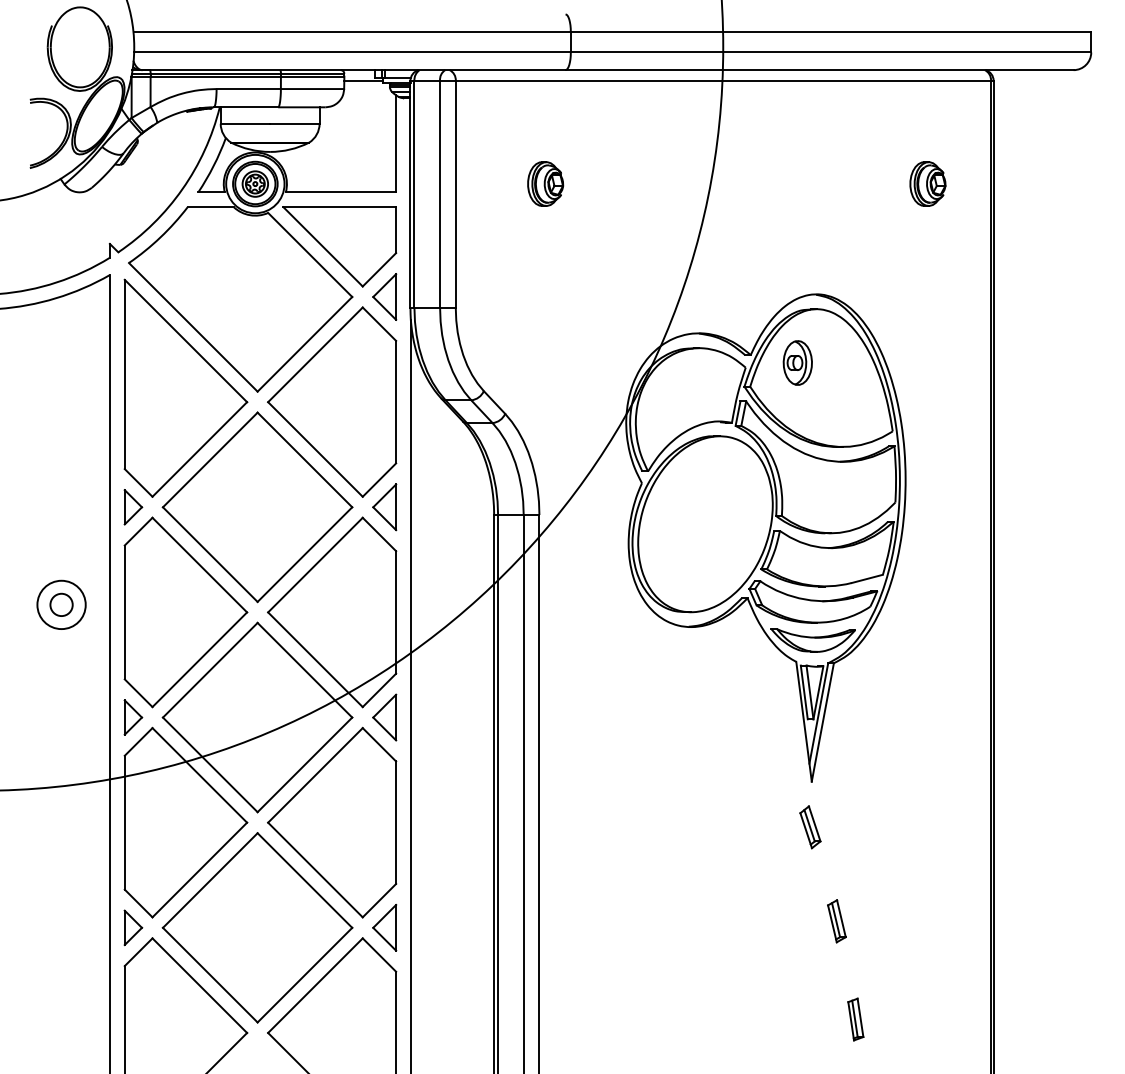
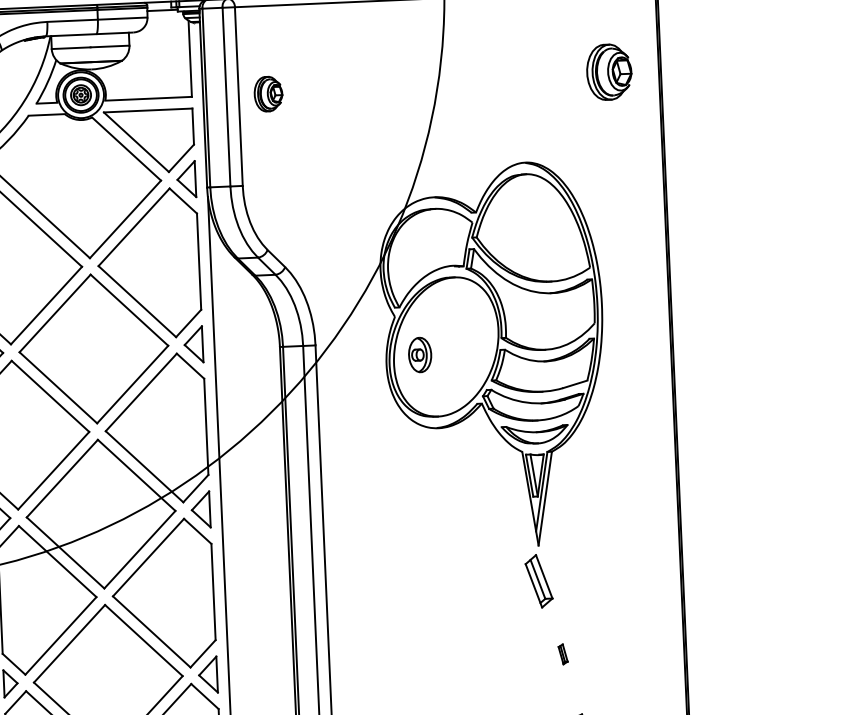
part: (545, 183) -> (268, 93), moved
part: (927, 183) -> (608, 71), size x1.6
part: (797, 362) -> (419, 354), moved
part: (810, 827) -> (539, 581), size x1.6
part: (836, 921) -> (562, 654), size x0.6

